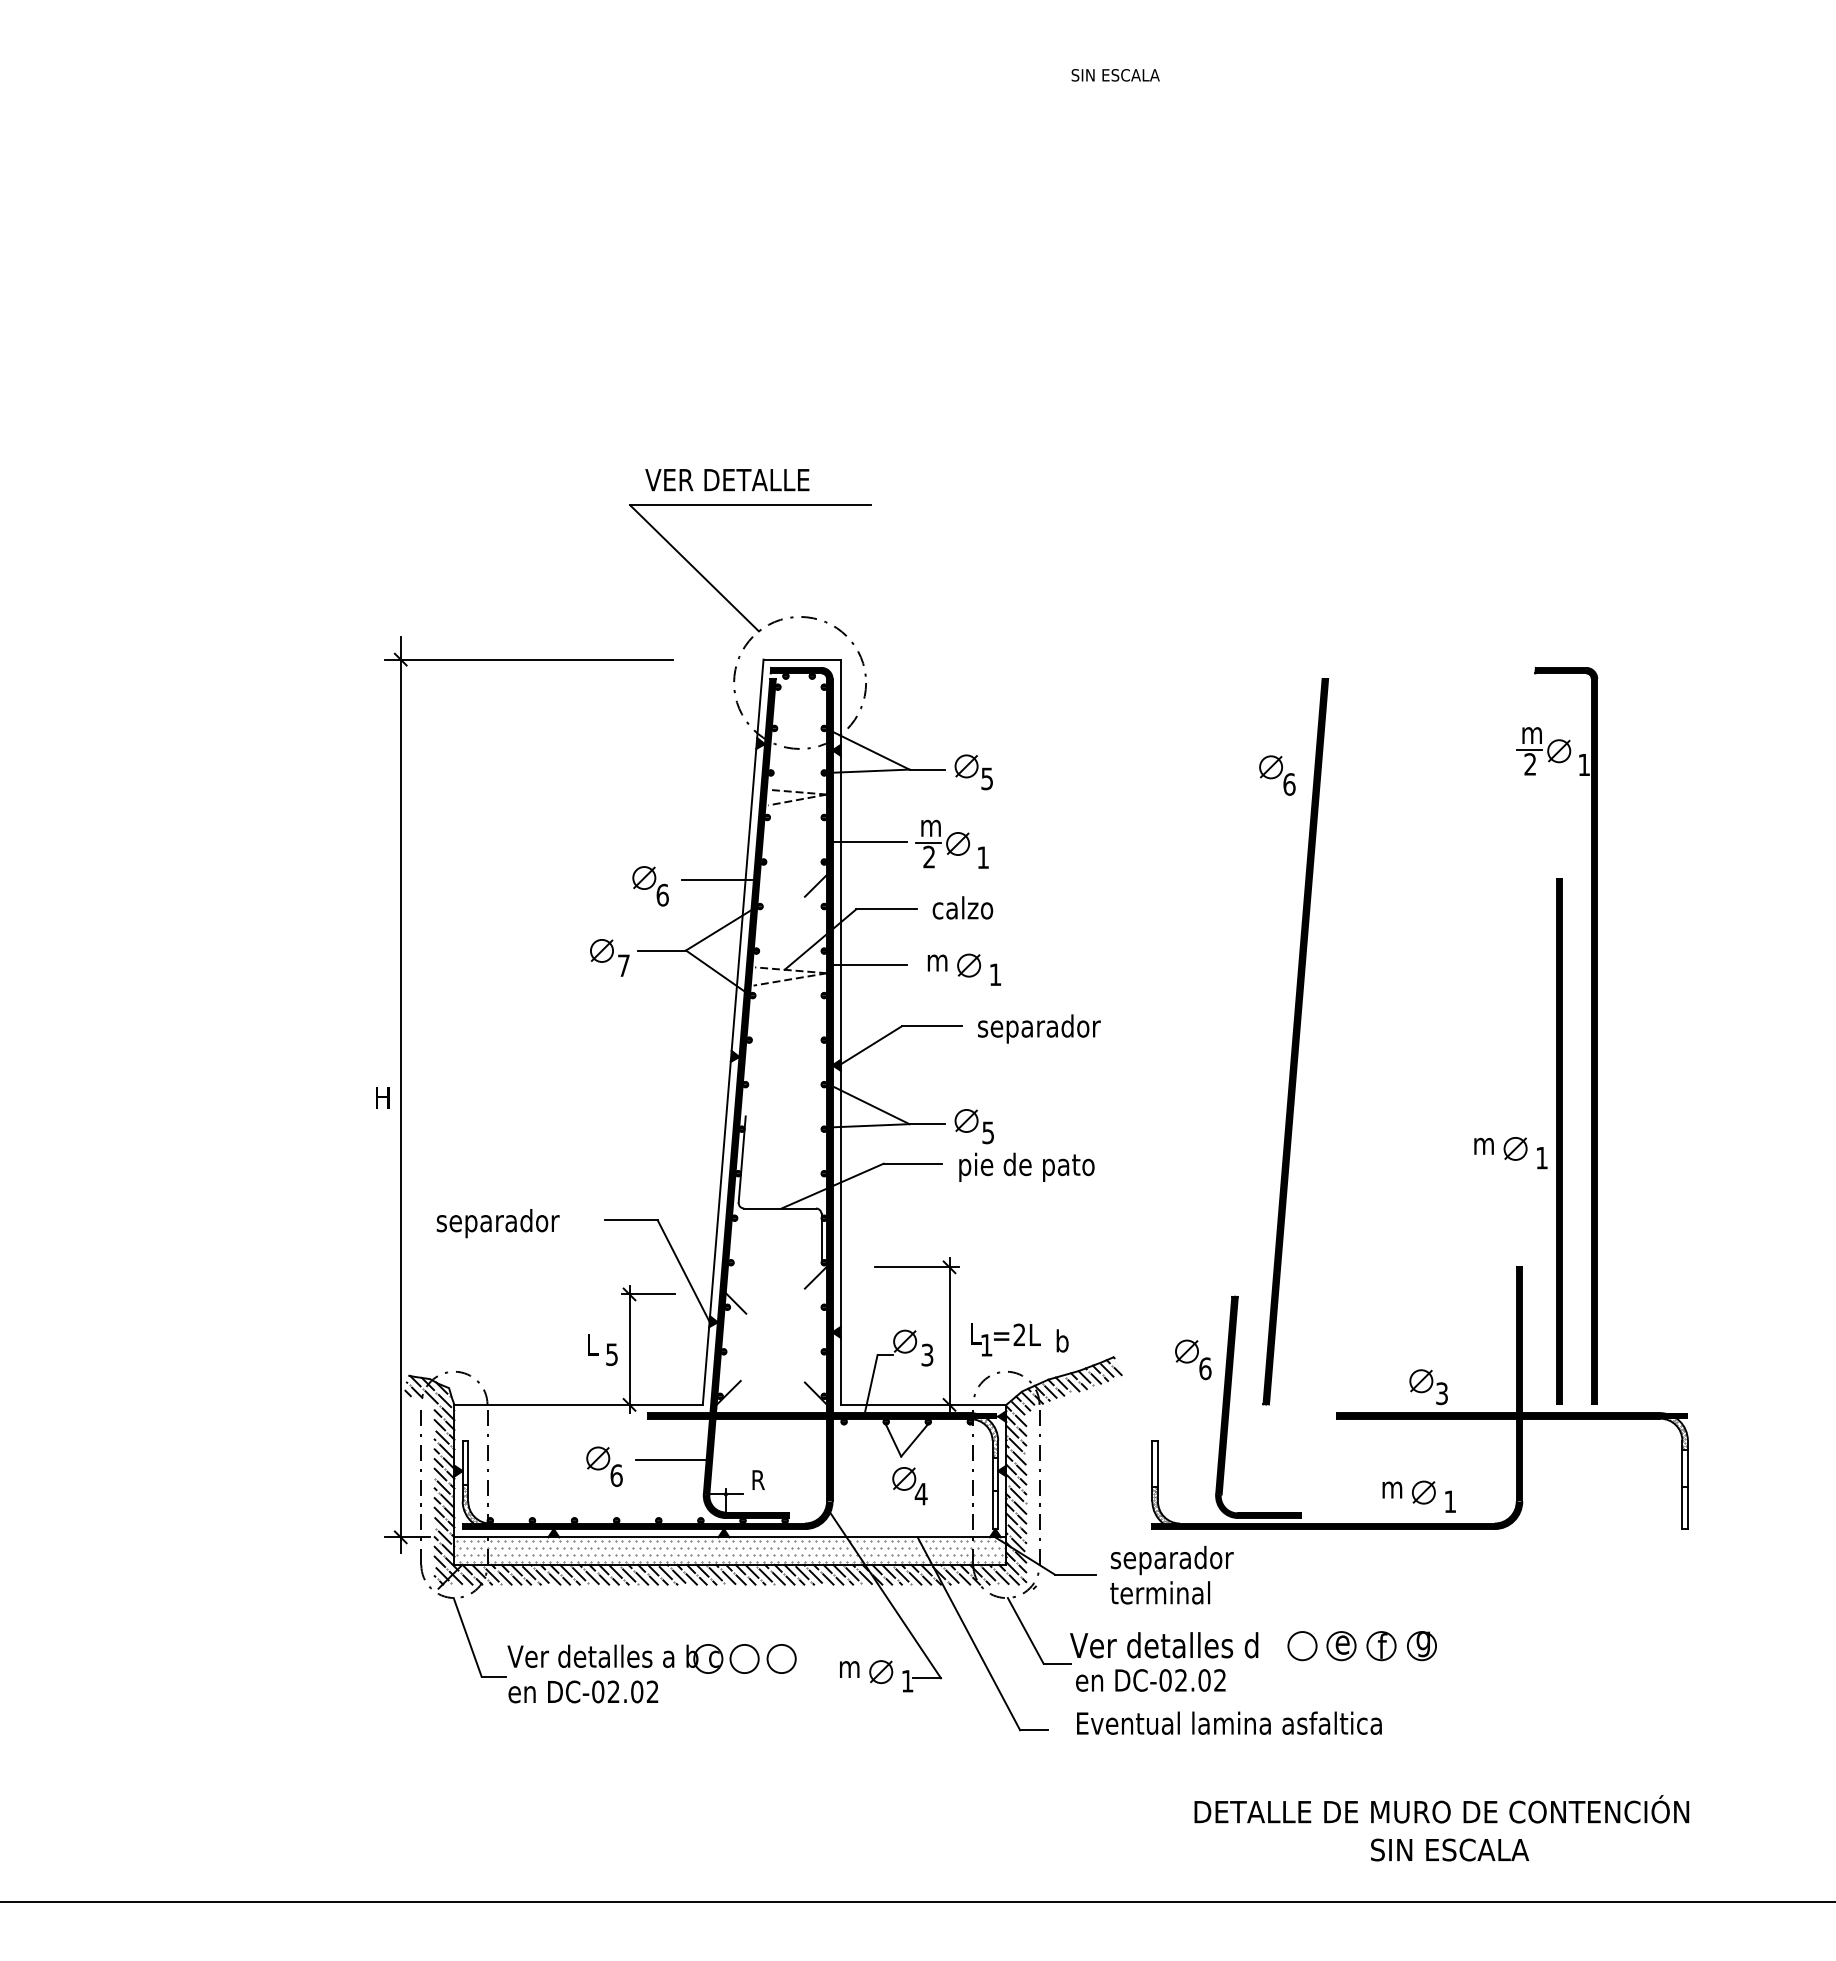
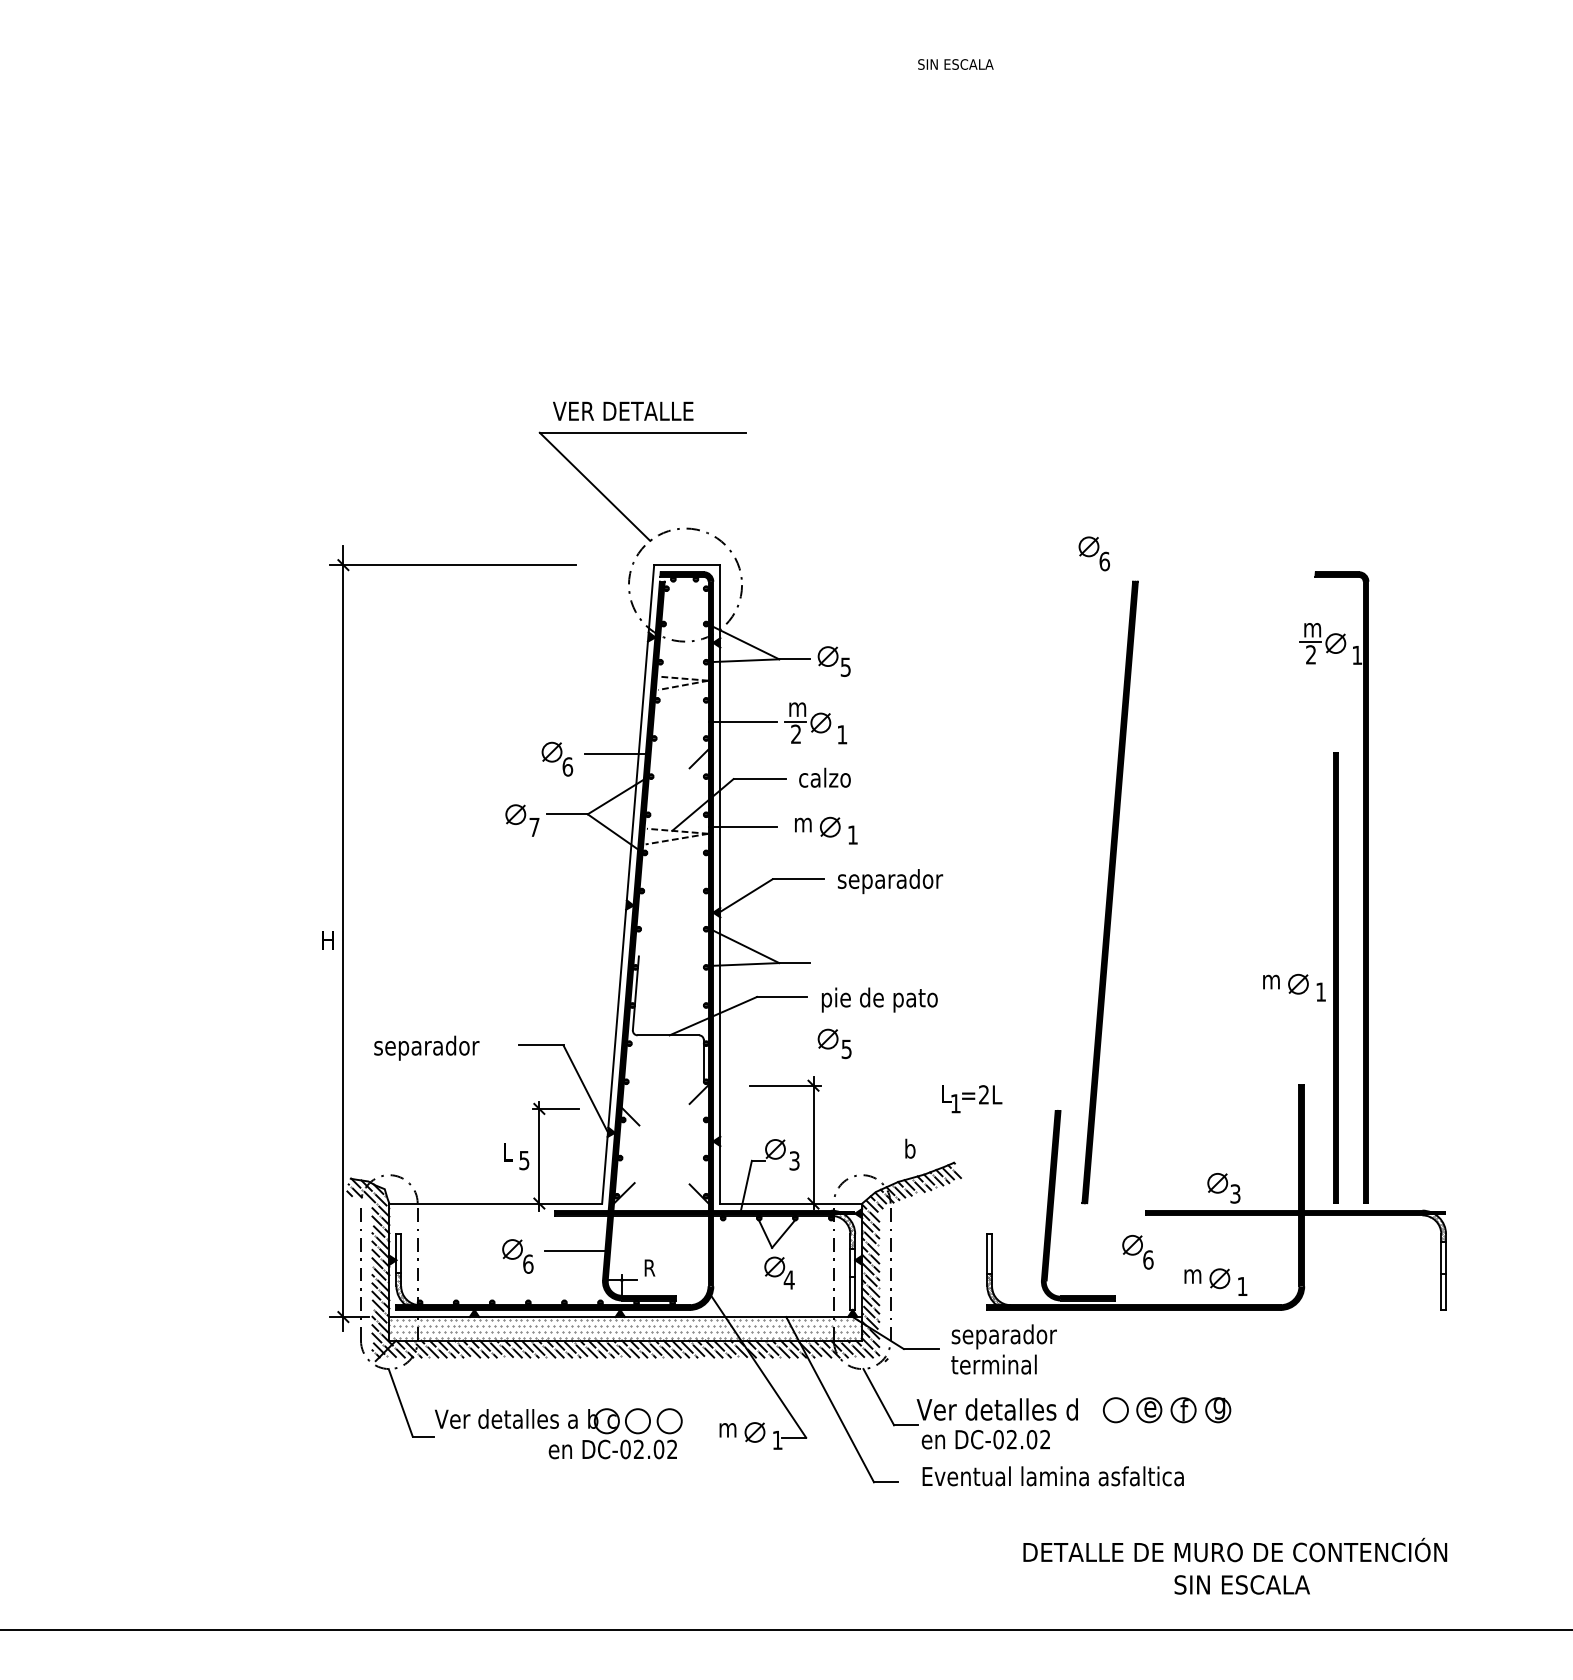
part: (1277, 775) -> (1094, 553), moved
part: (973, 1126) -> (834, 1043), moved
text: (1005, 1339) -> (971, 1098), moved
part: (1193, 1359) -> (1138, 1252), moved
text: (583, 1691) -> (613, 1449), moved

